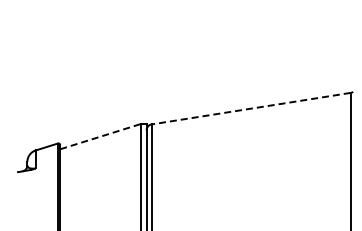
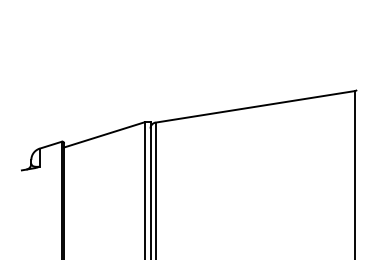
line: (251, 108) -> (255, 106), dashed -> solid
line: (101, 136) -> (105, 134), dashed -> solid

